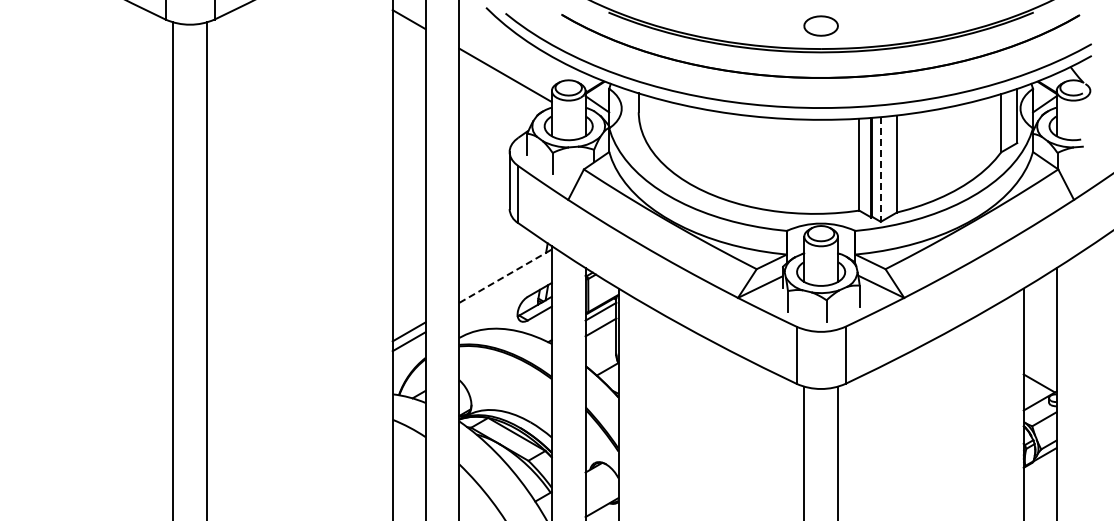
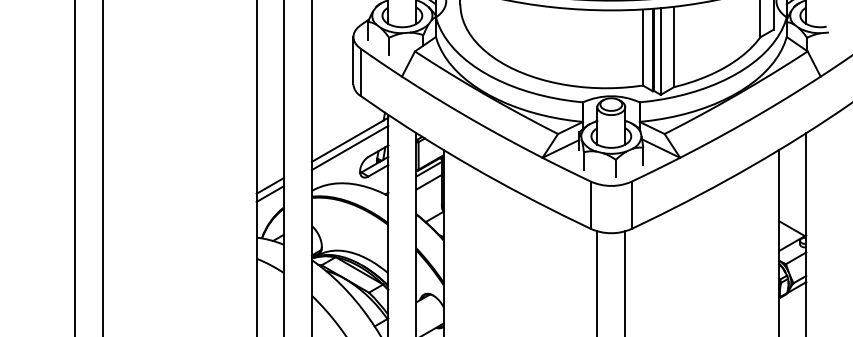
line: (880, 170) -> (660, 52), dashed -> solid
line: (506, 275) -> (350, 139), dashed -> solid
line: (505, 285) -> (350, 147), added

